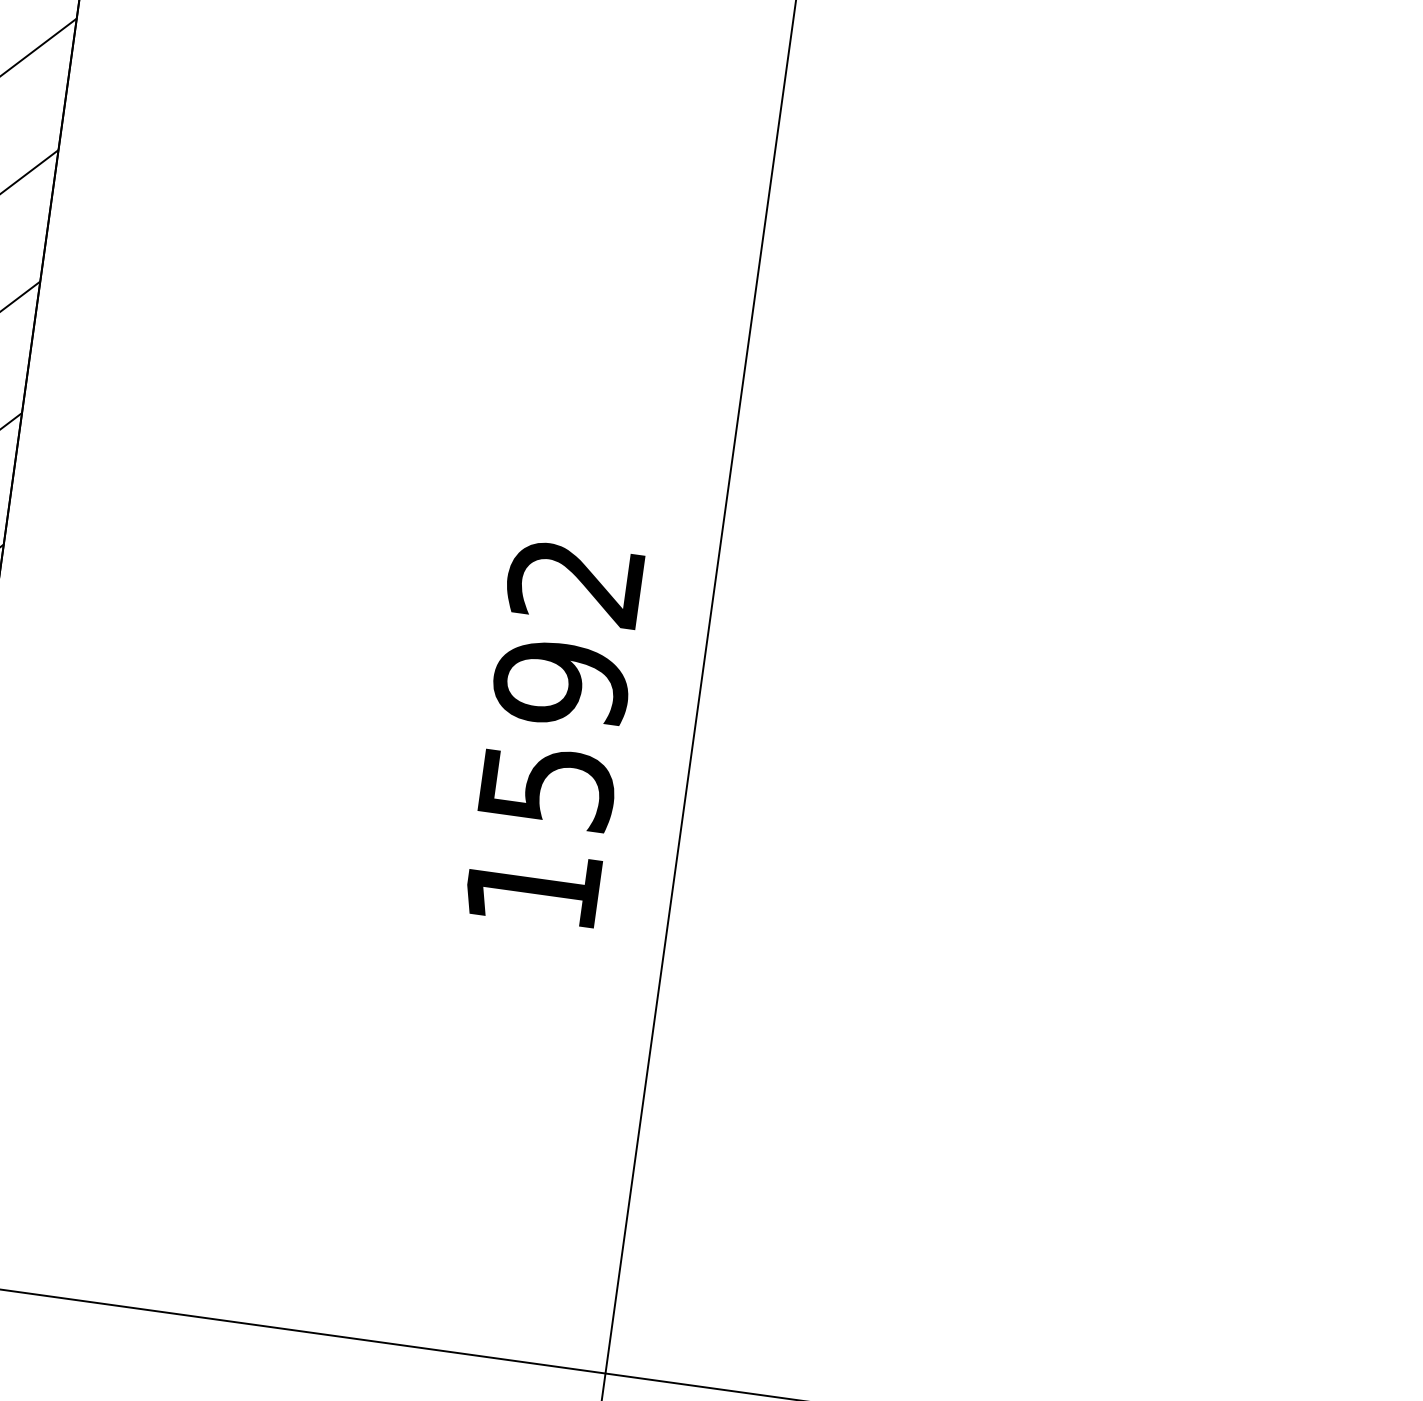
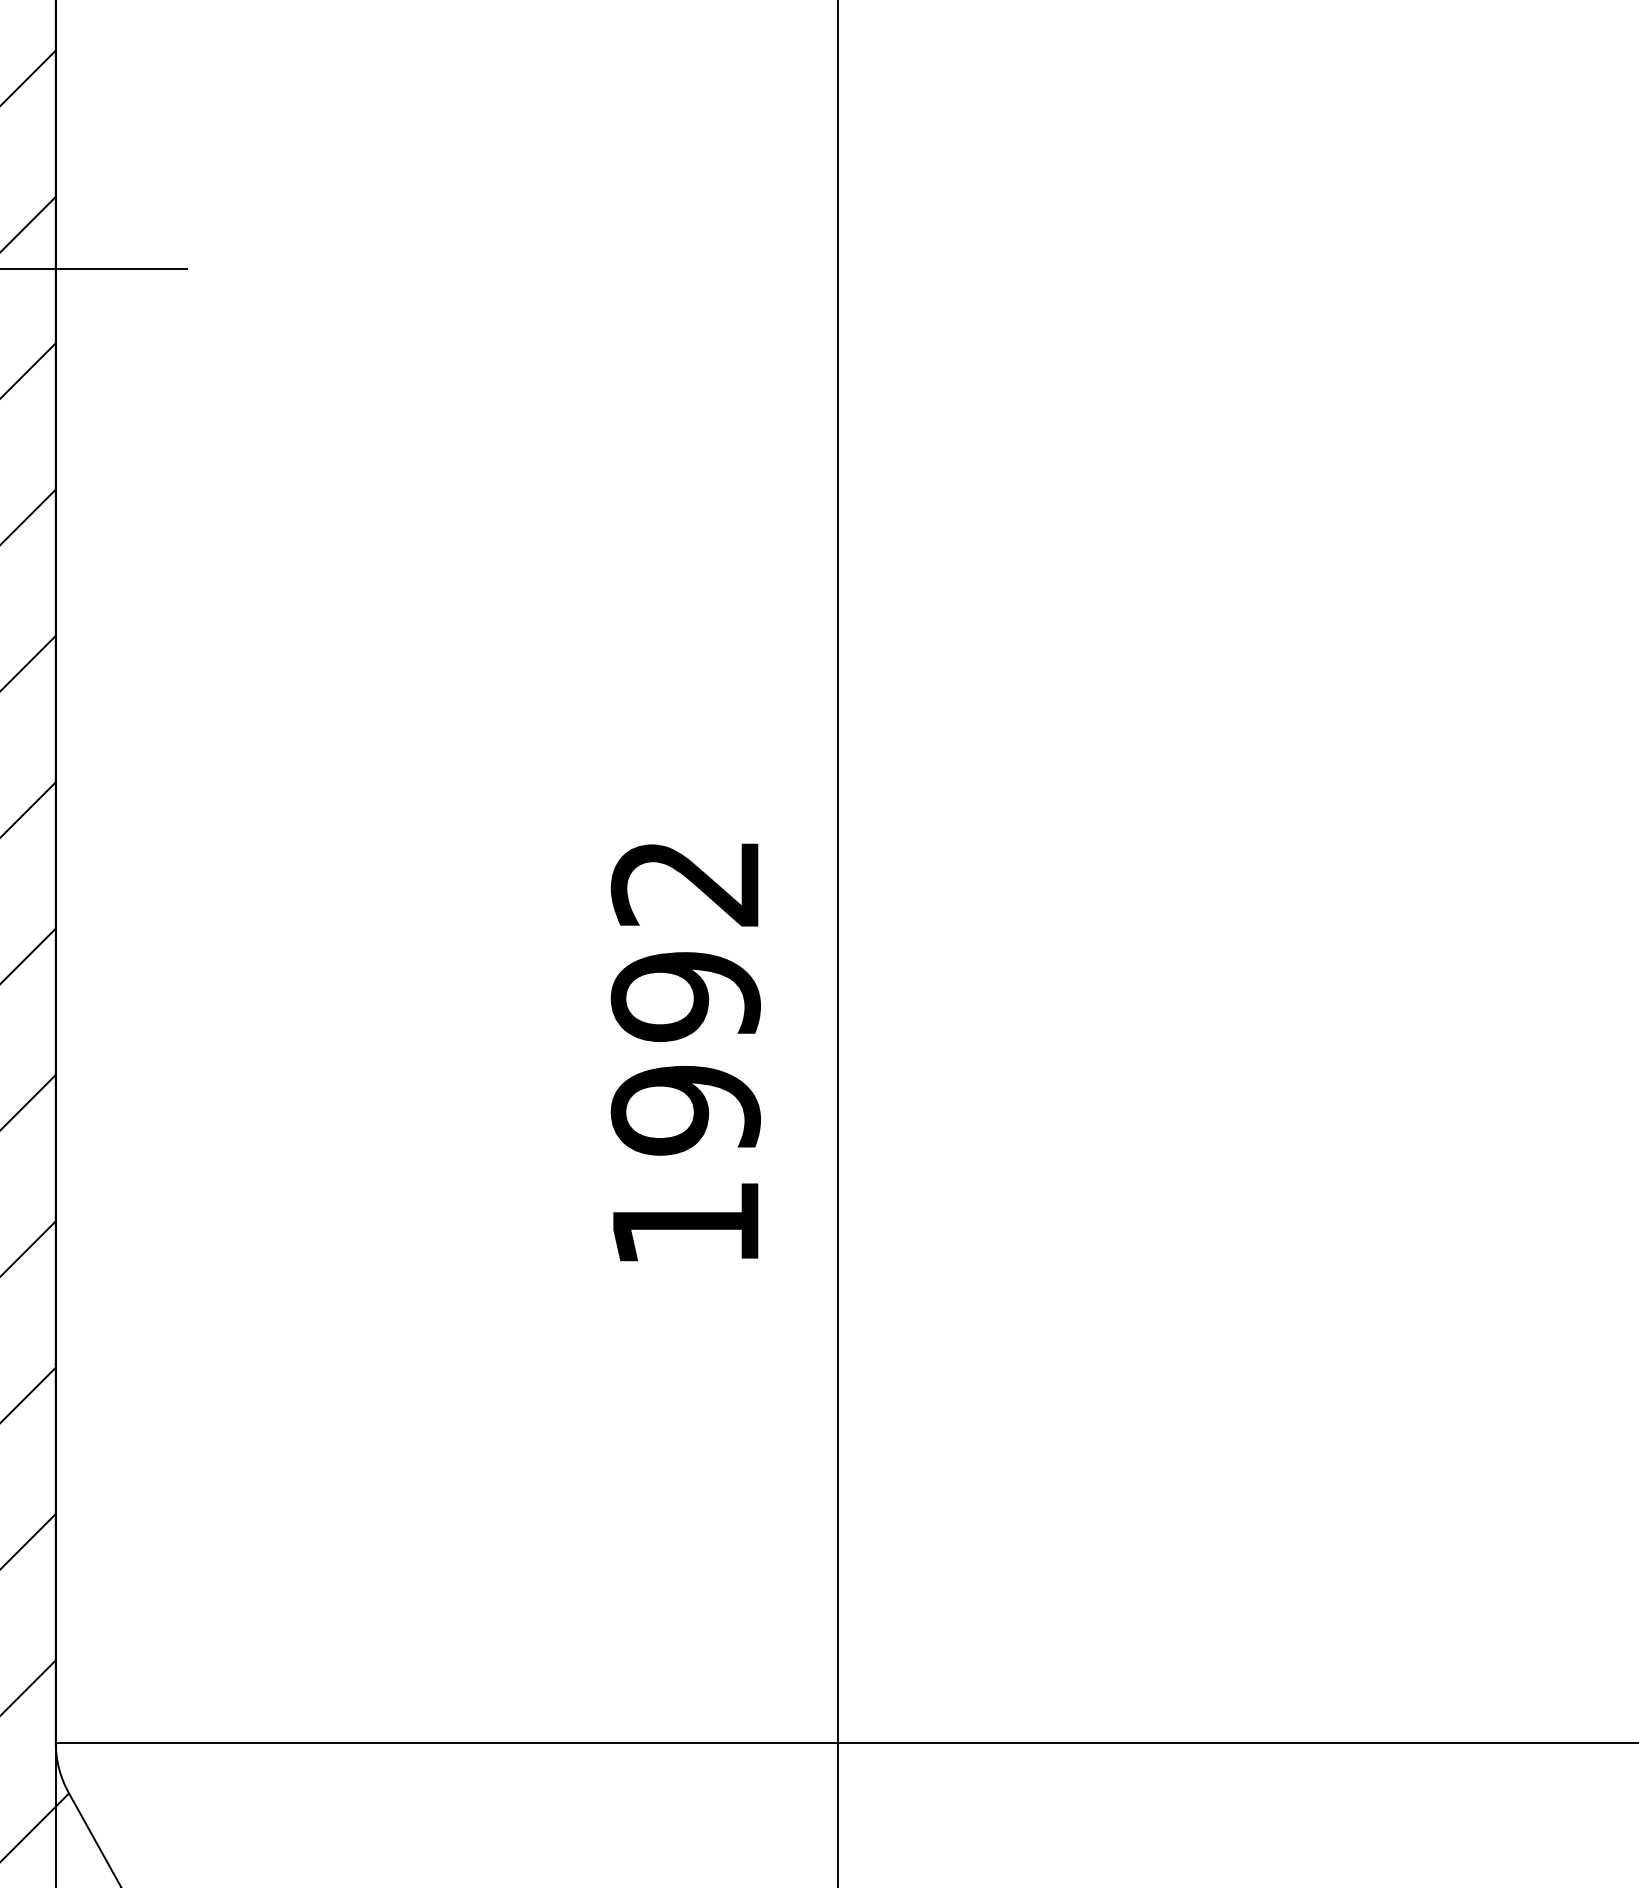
text: (546, 786) -> (685, 1110), 1592 -> 1992

